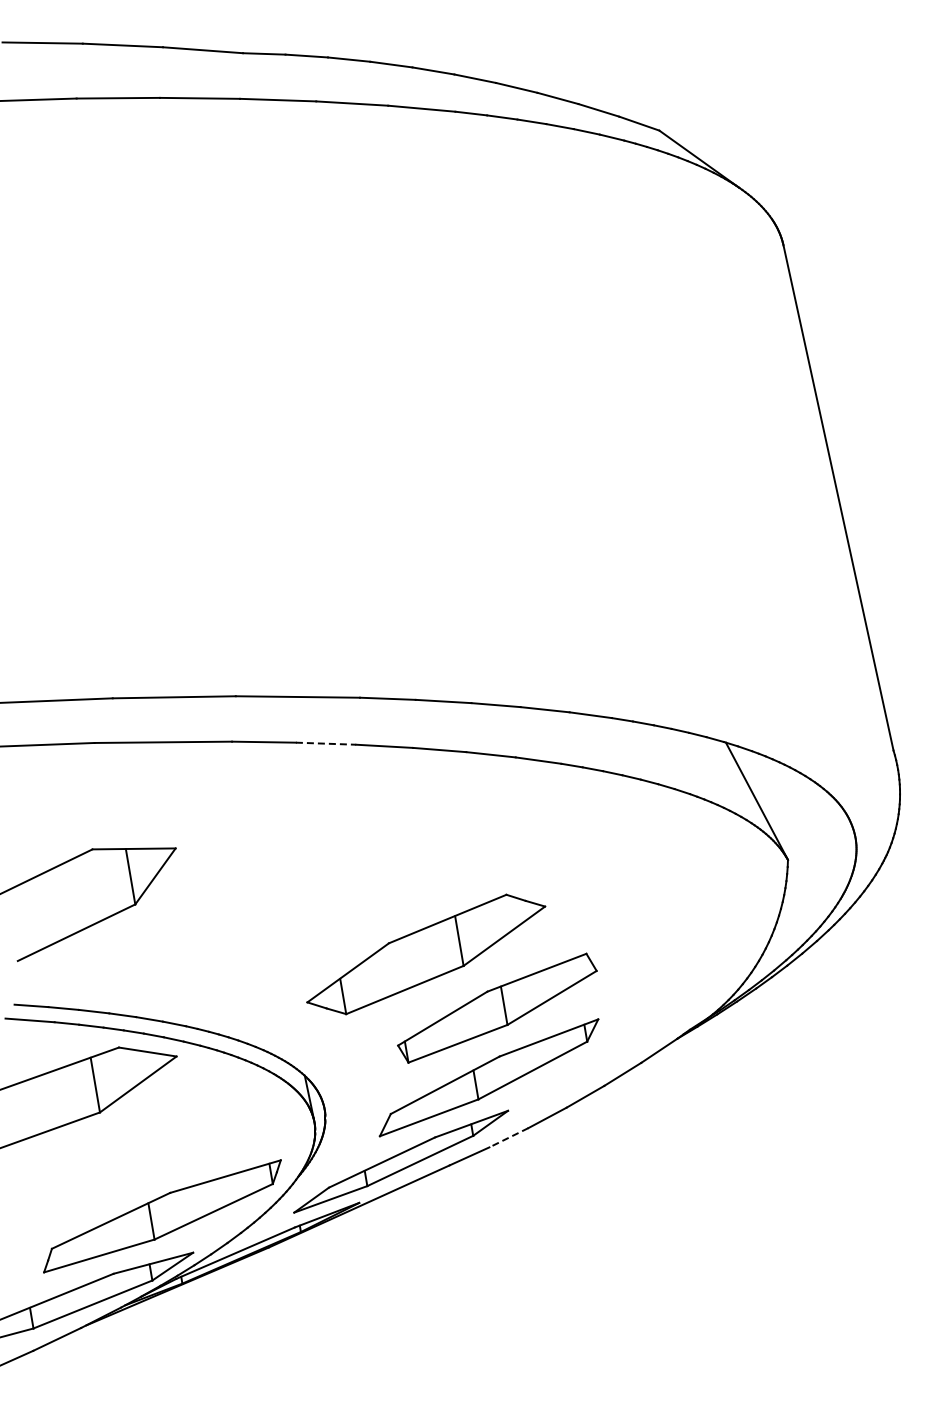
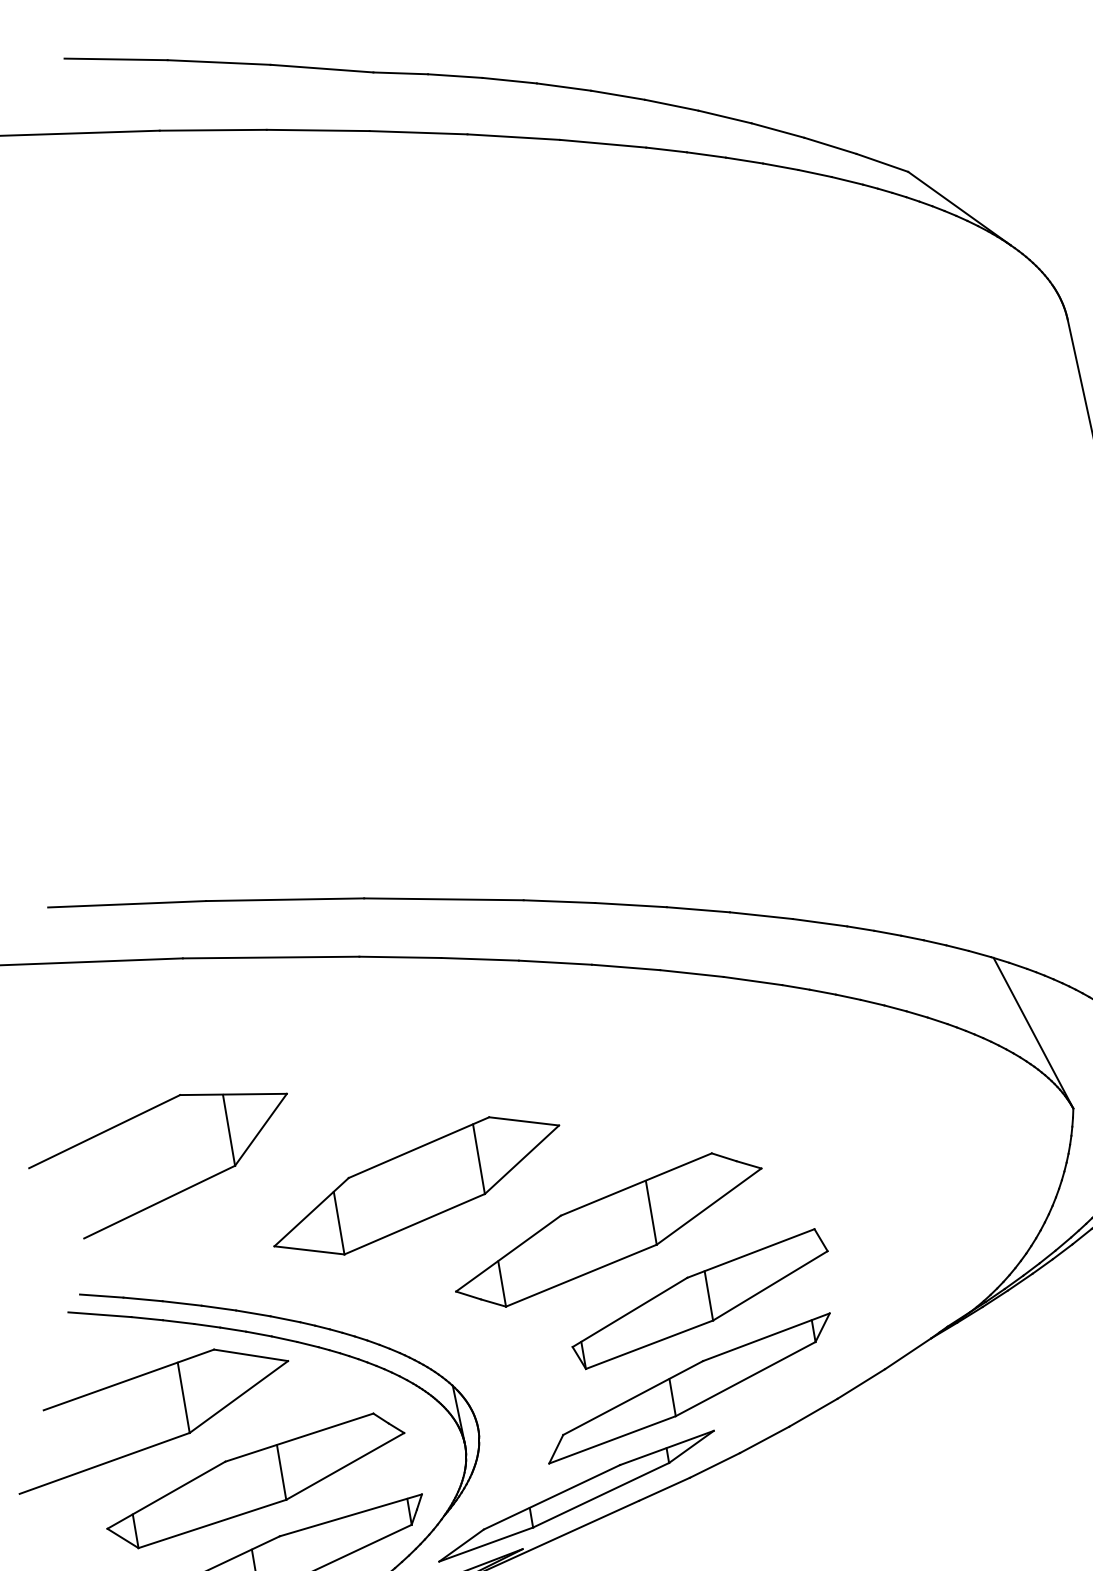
line: (326, 743) -> (480, 959), dashed -> solid
part: (276, 919) -> (416, 1185), added
line: (508, 1137) -> (714, 1465), dashed -> solid
part: (151, 1149) -> (255, 1480), added

